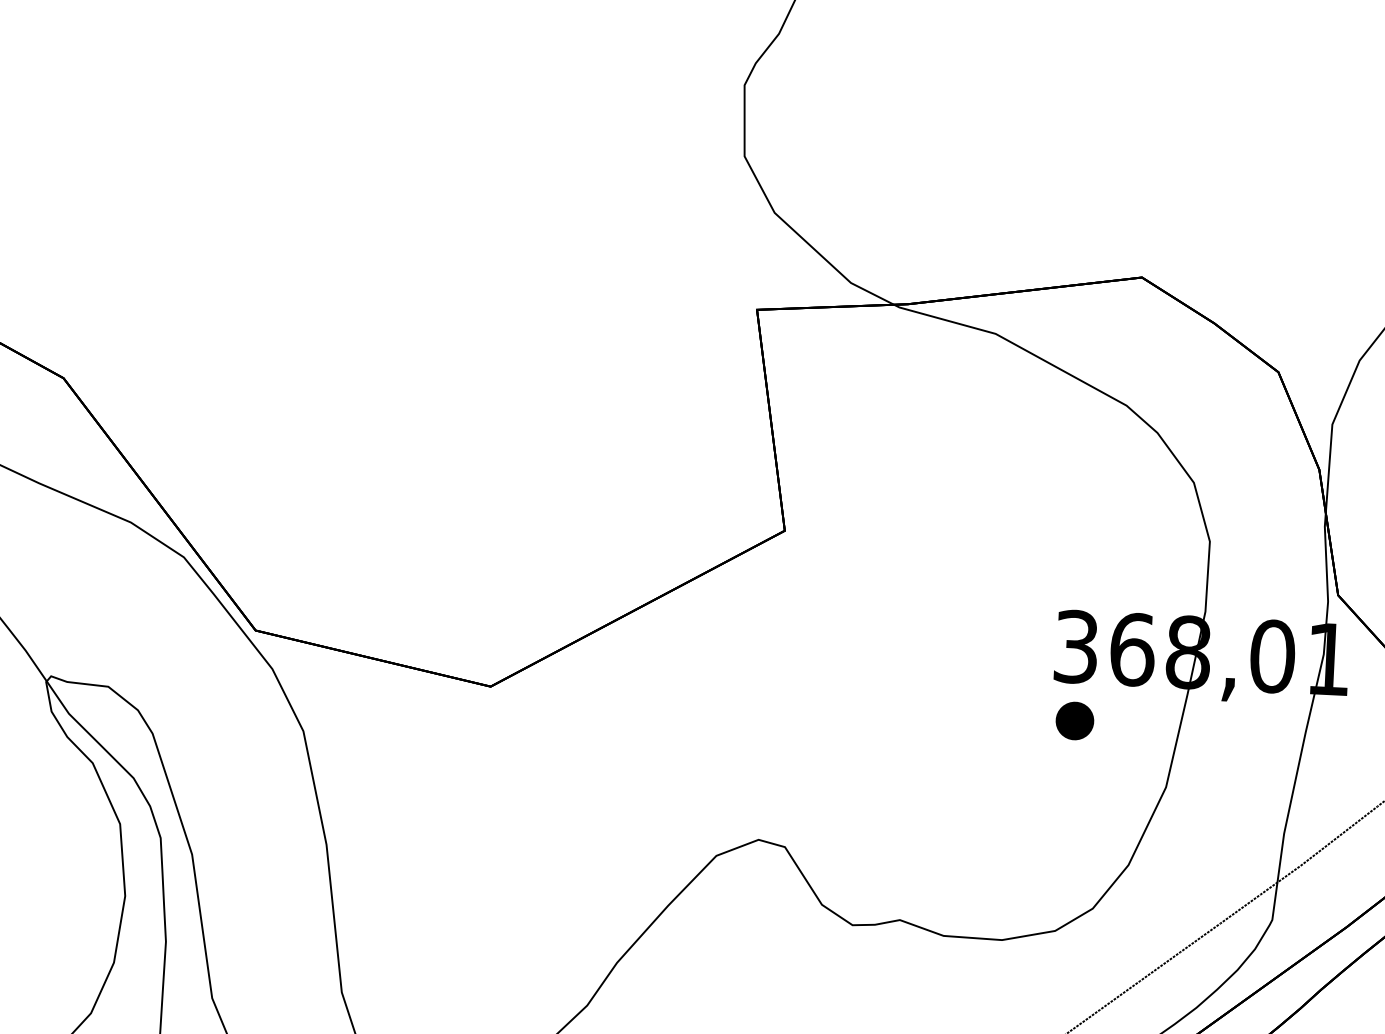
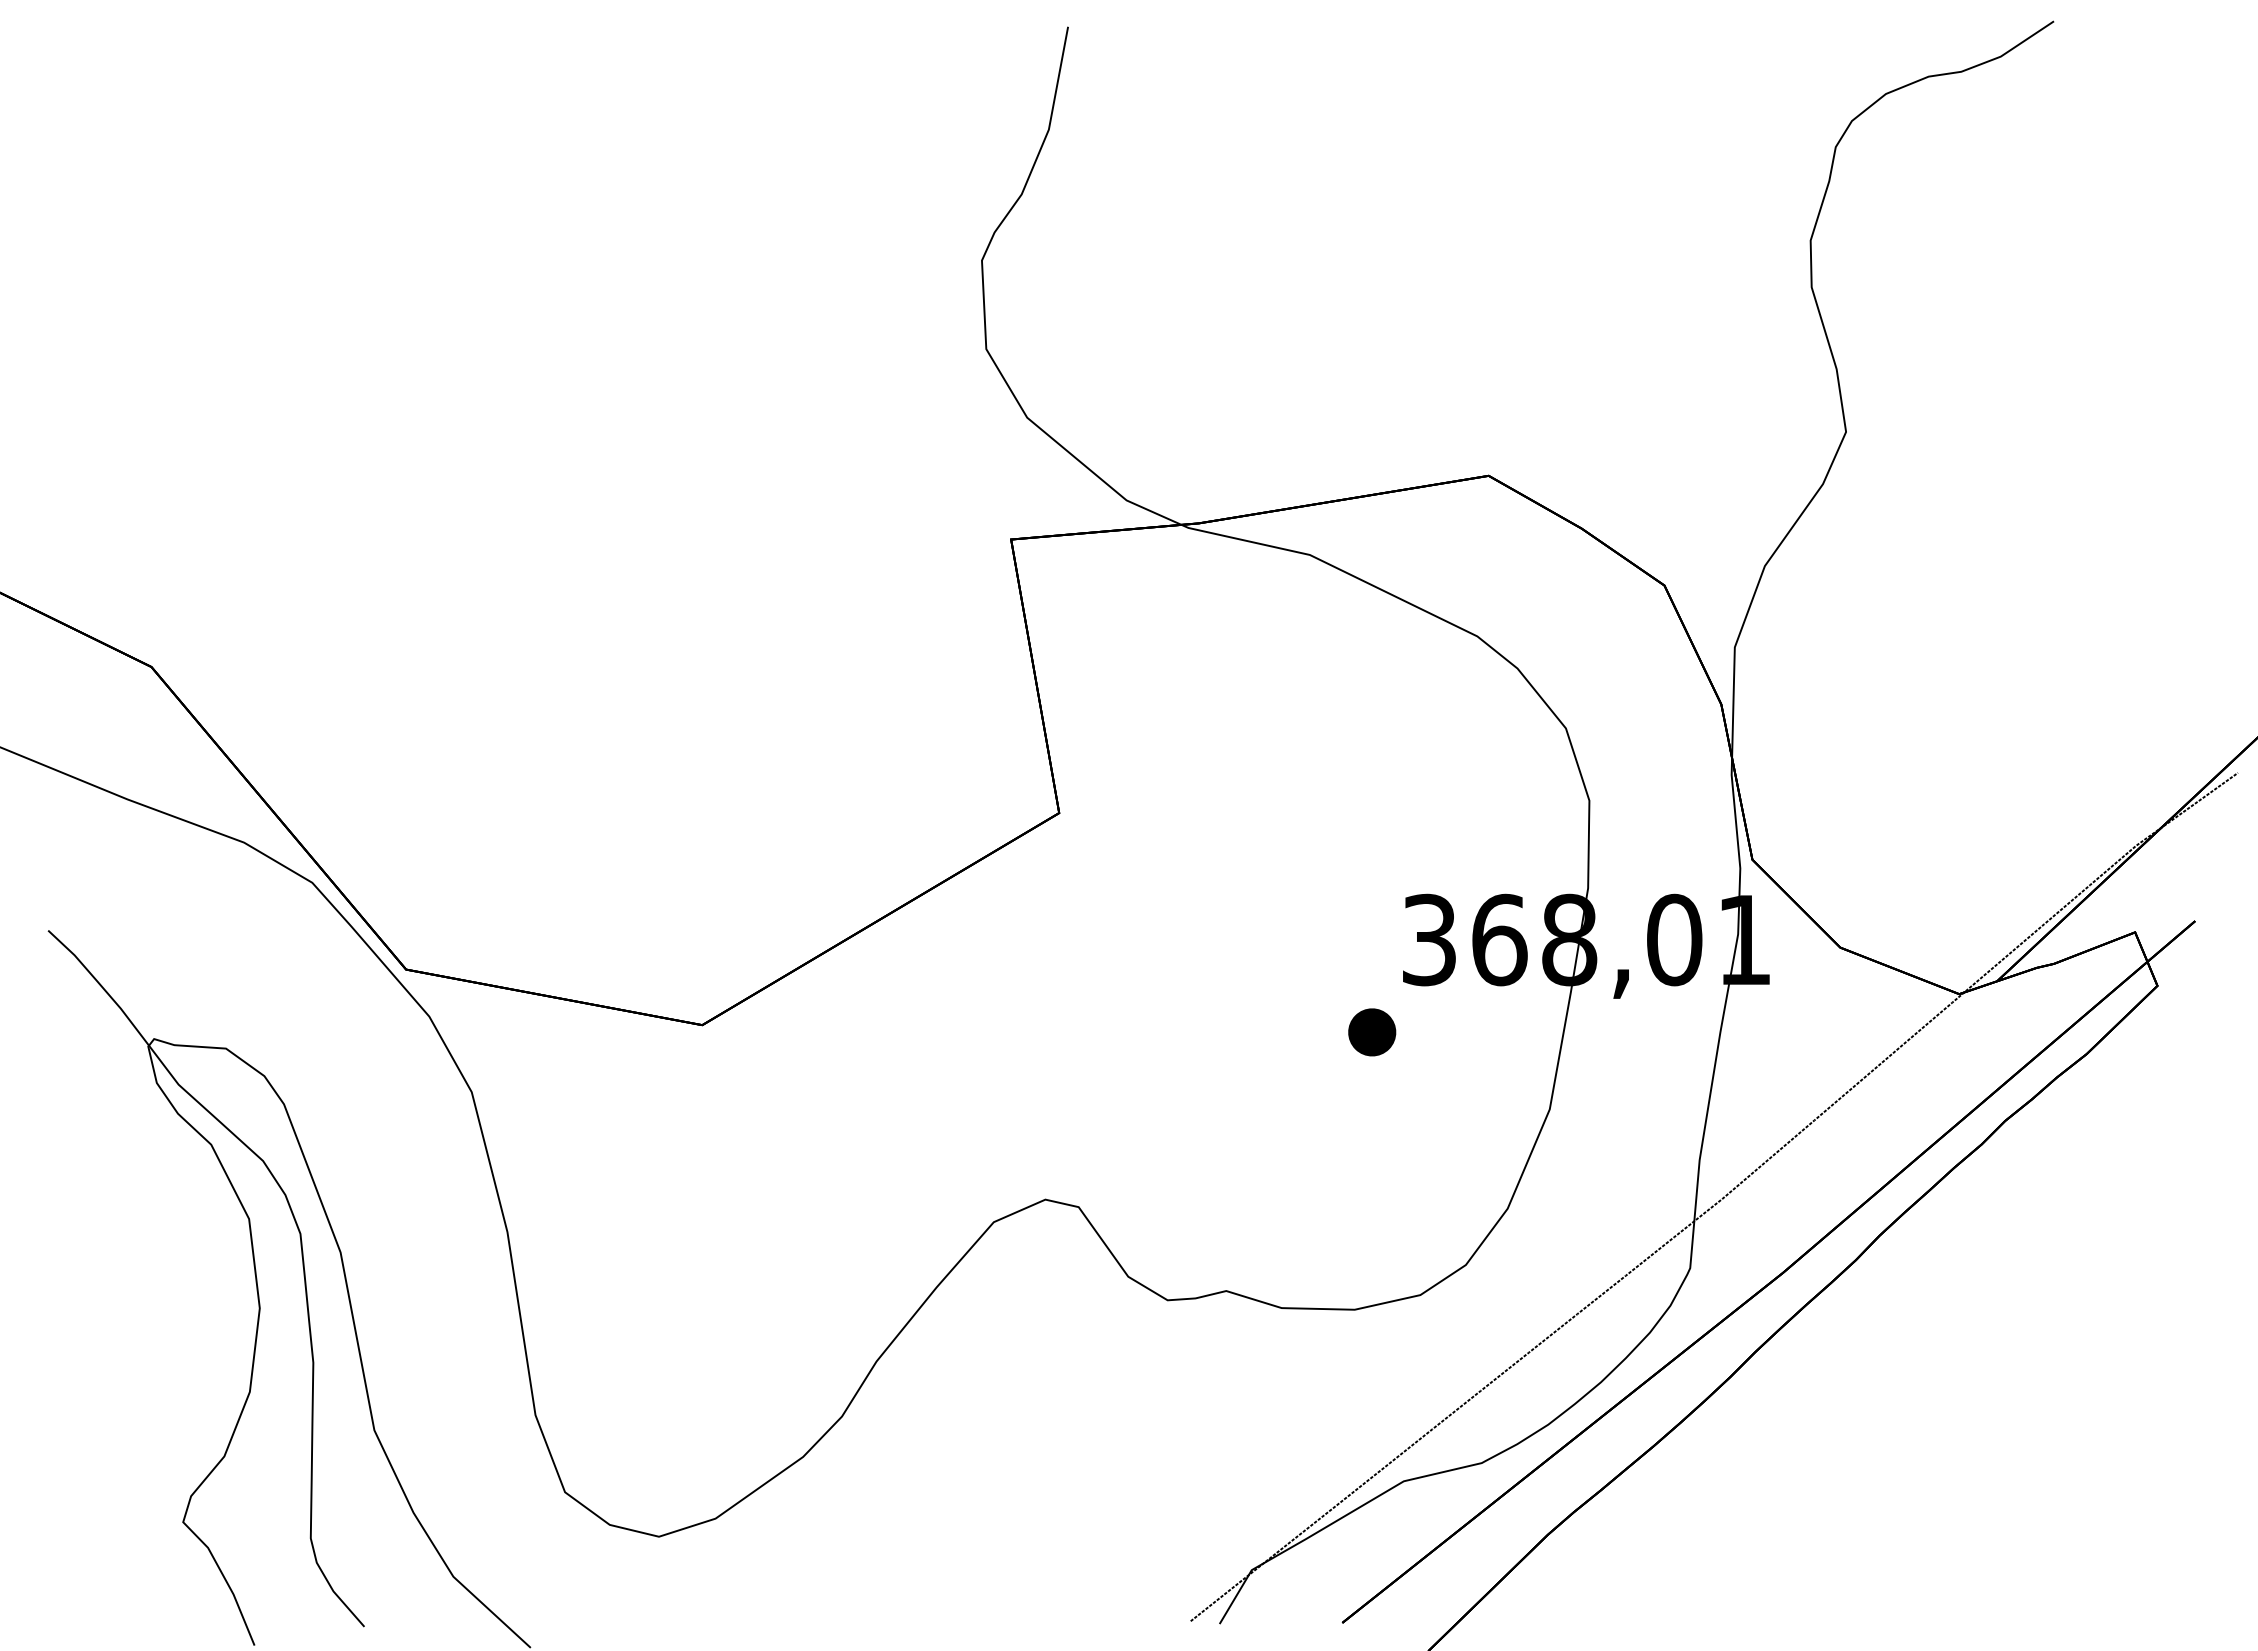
part: (1075, 721) -> (1372, 1032), moved

